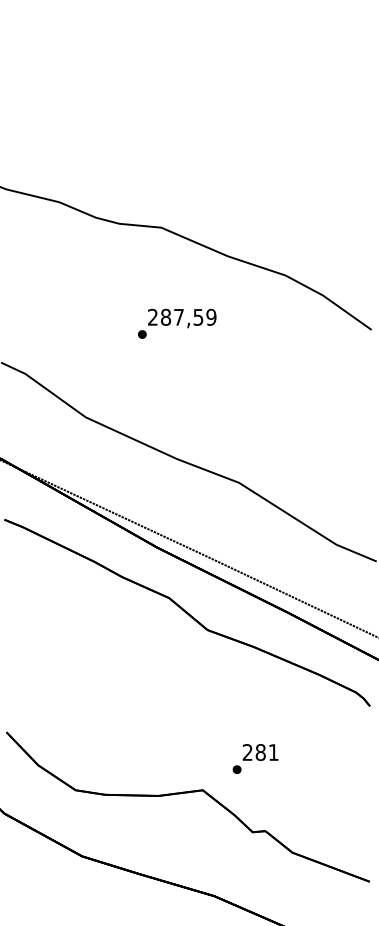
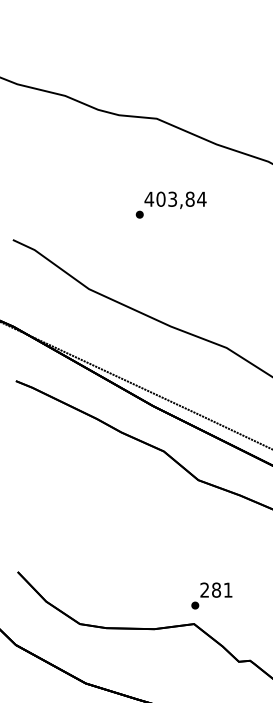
text: (181, 316) -> (174, 198), 287,59 -> 403,84
text: (255, 758) -> (211, 595), moved

